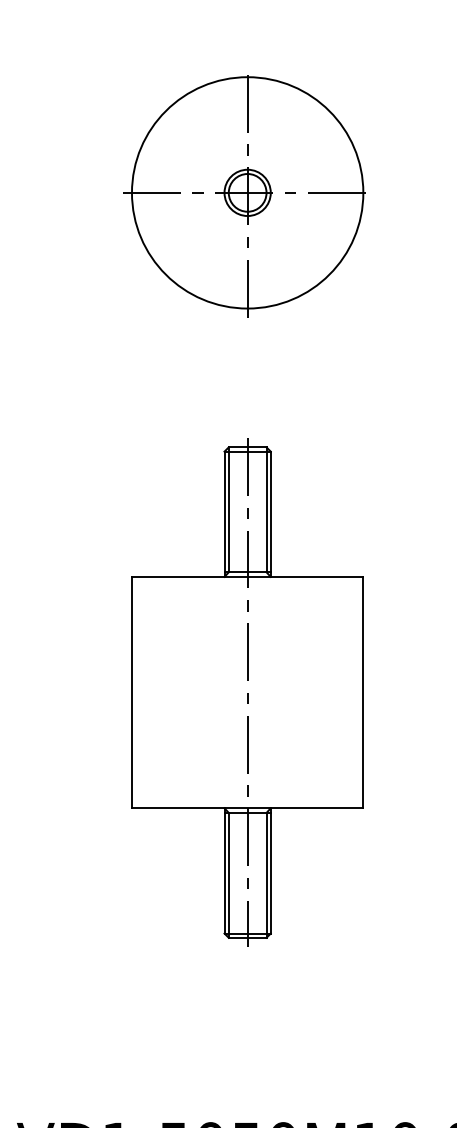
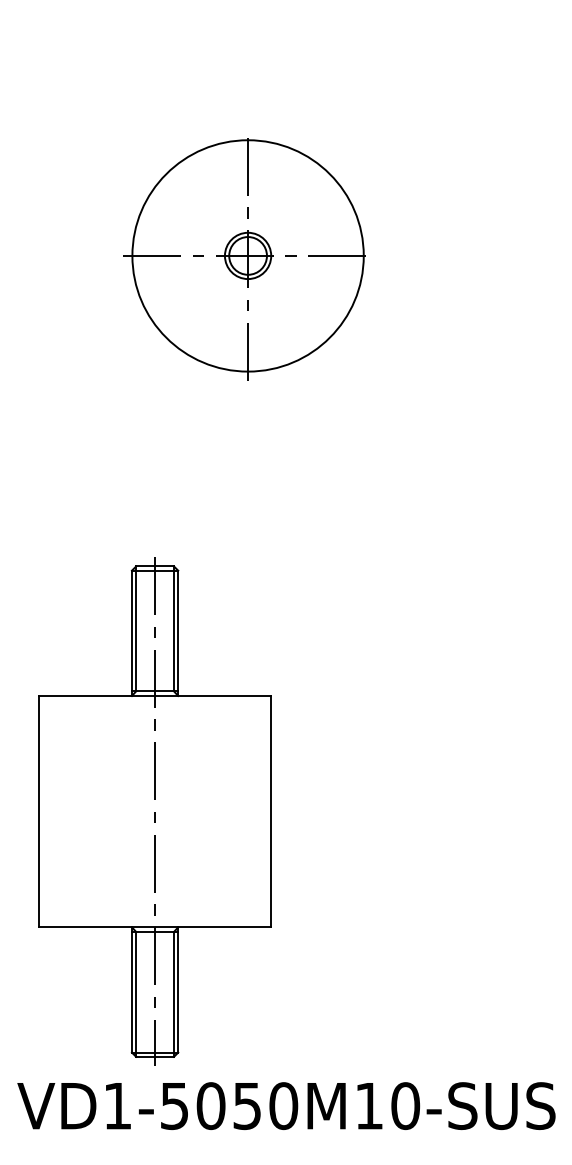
part: (244, 196) -> (244, 259), moved
part: (247, 692) -> (154, 811), moved

